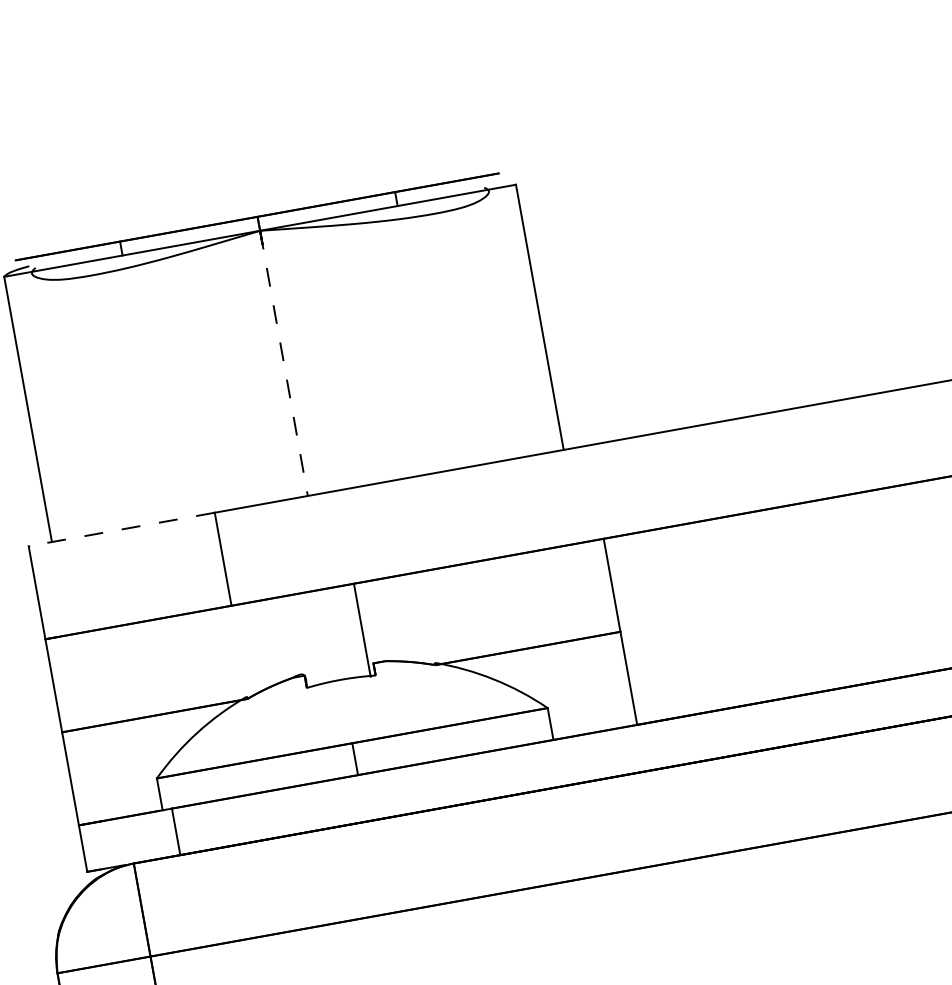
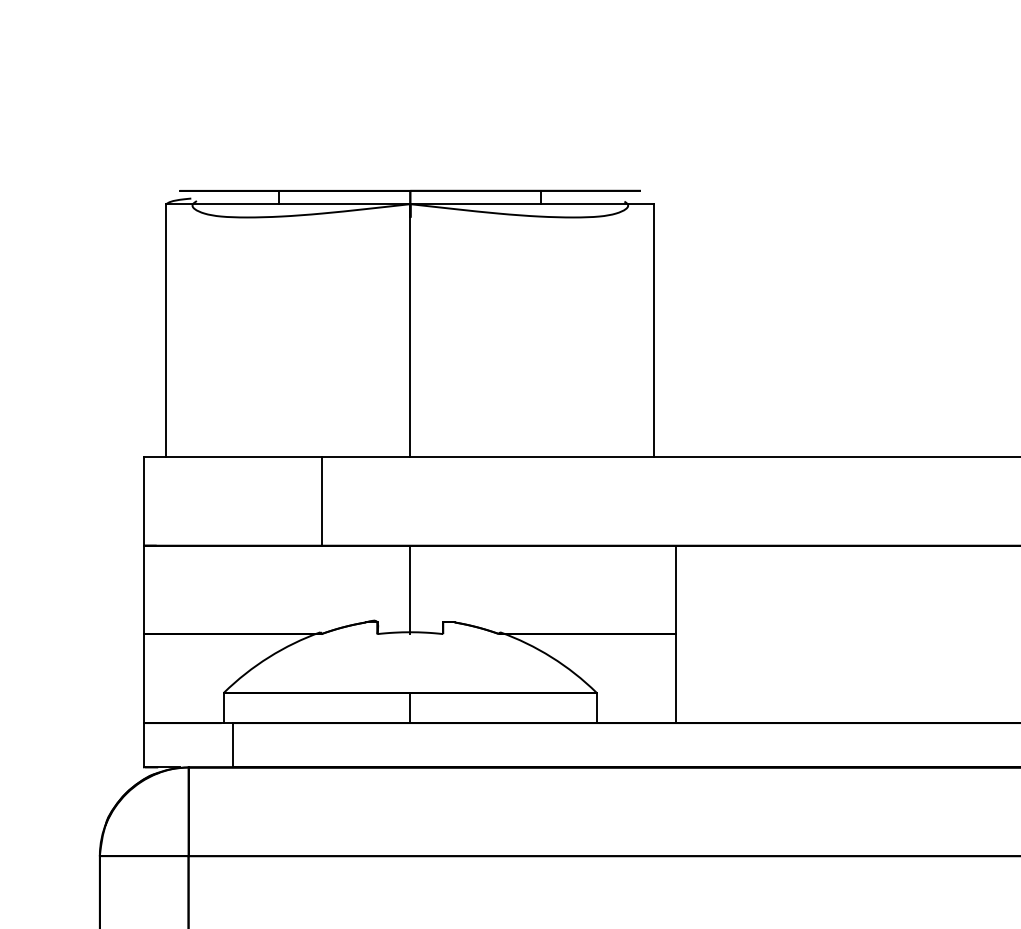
line: (284, 364) -> (410, 331), dashed -> solid
line: (121, 529) -> (232, 456), dashed -> solid
line: (362, 629) -> (410, 589), moved

